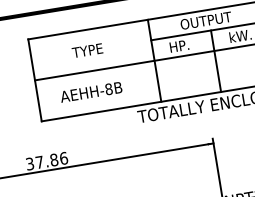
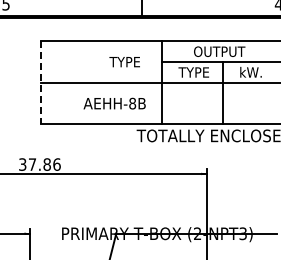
text: (183, 45) -> (193, 72), HP. -> TYPE
text: (87, 51) -> (124, 62), moved
line: (35, 79) -> (41, 82), solid -> dashed
text: (91, 92) -> (114, 103), moved

